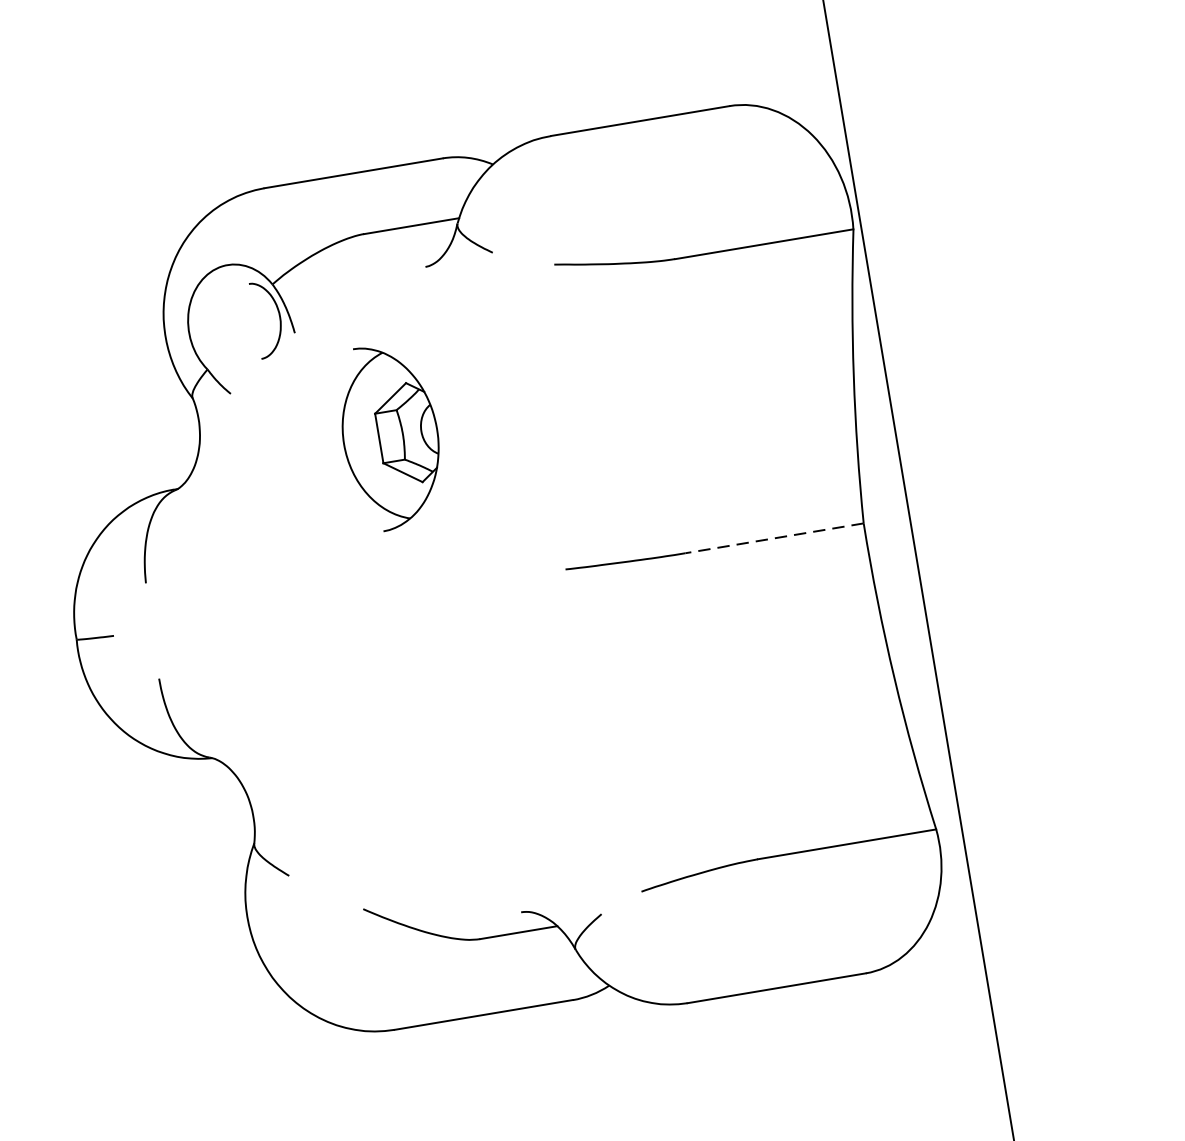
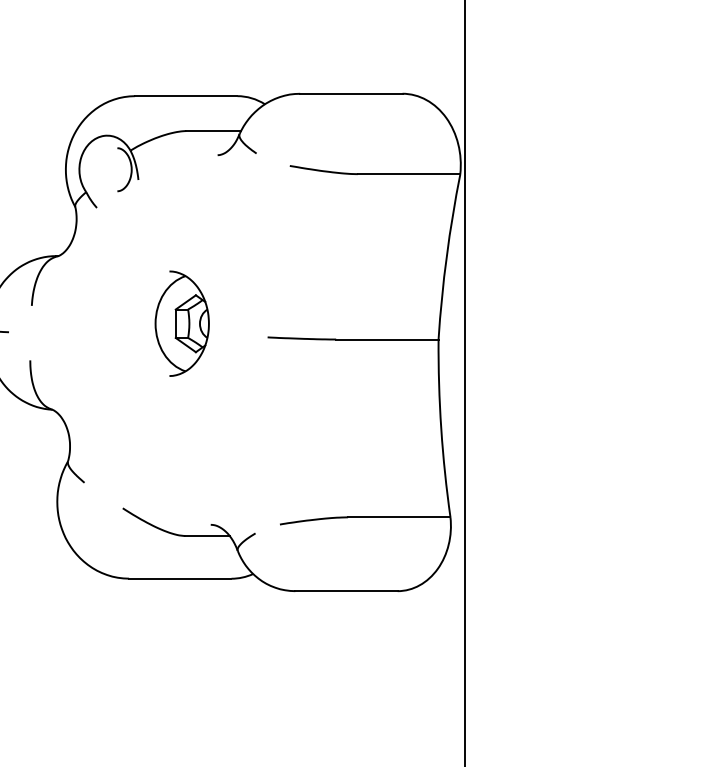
part: (389, 436) -> (181, 323), moved
line: (773, 538) -> (386, 339), dashed -> solid

